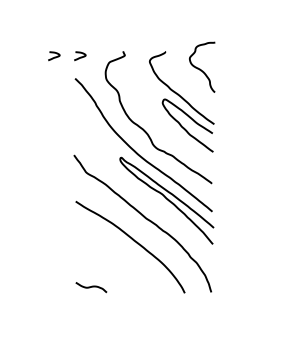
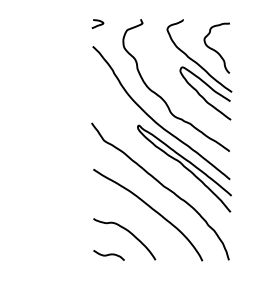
curve: (54, 56) -> (72, 24), removed
curve: (200, 68) -> (215, 49), moved
curve: (110, 264) -> (128, 232), added

